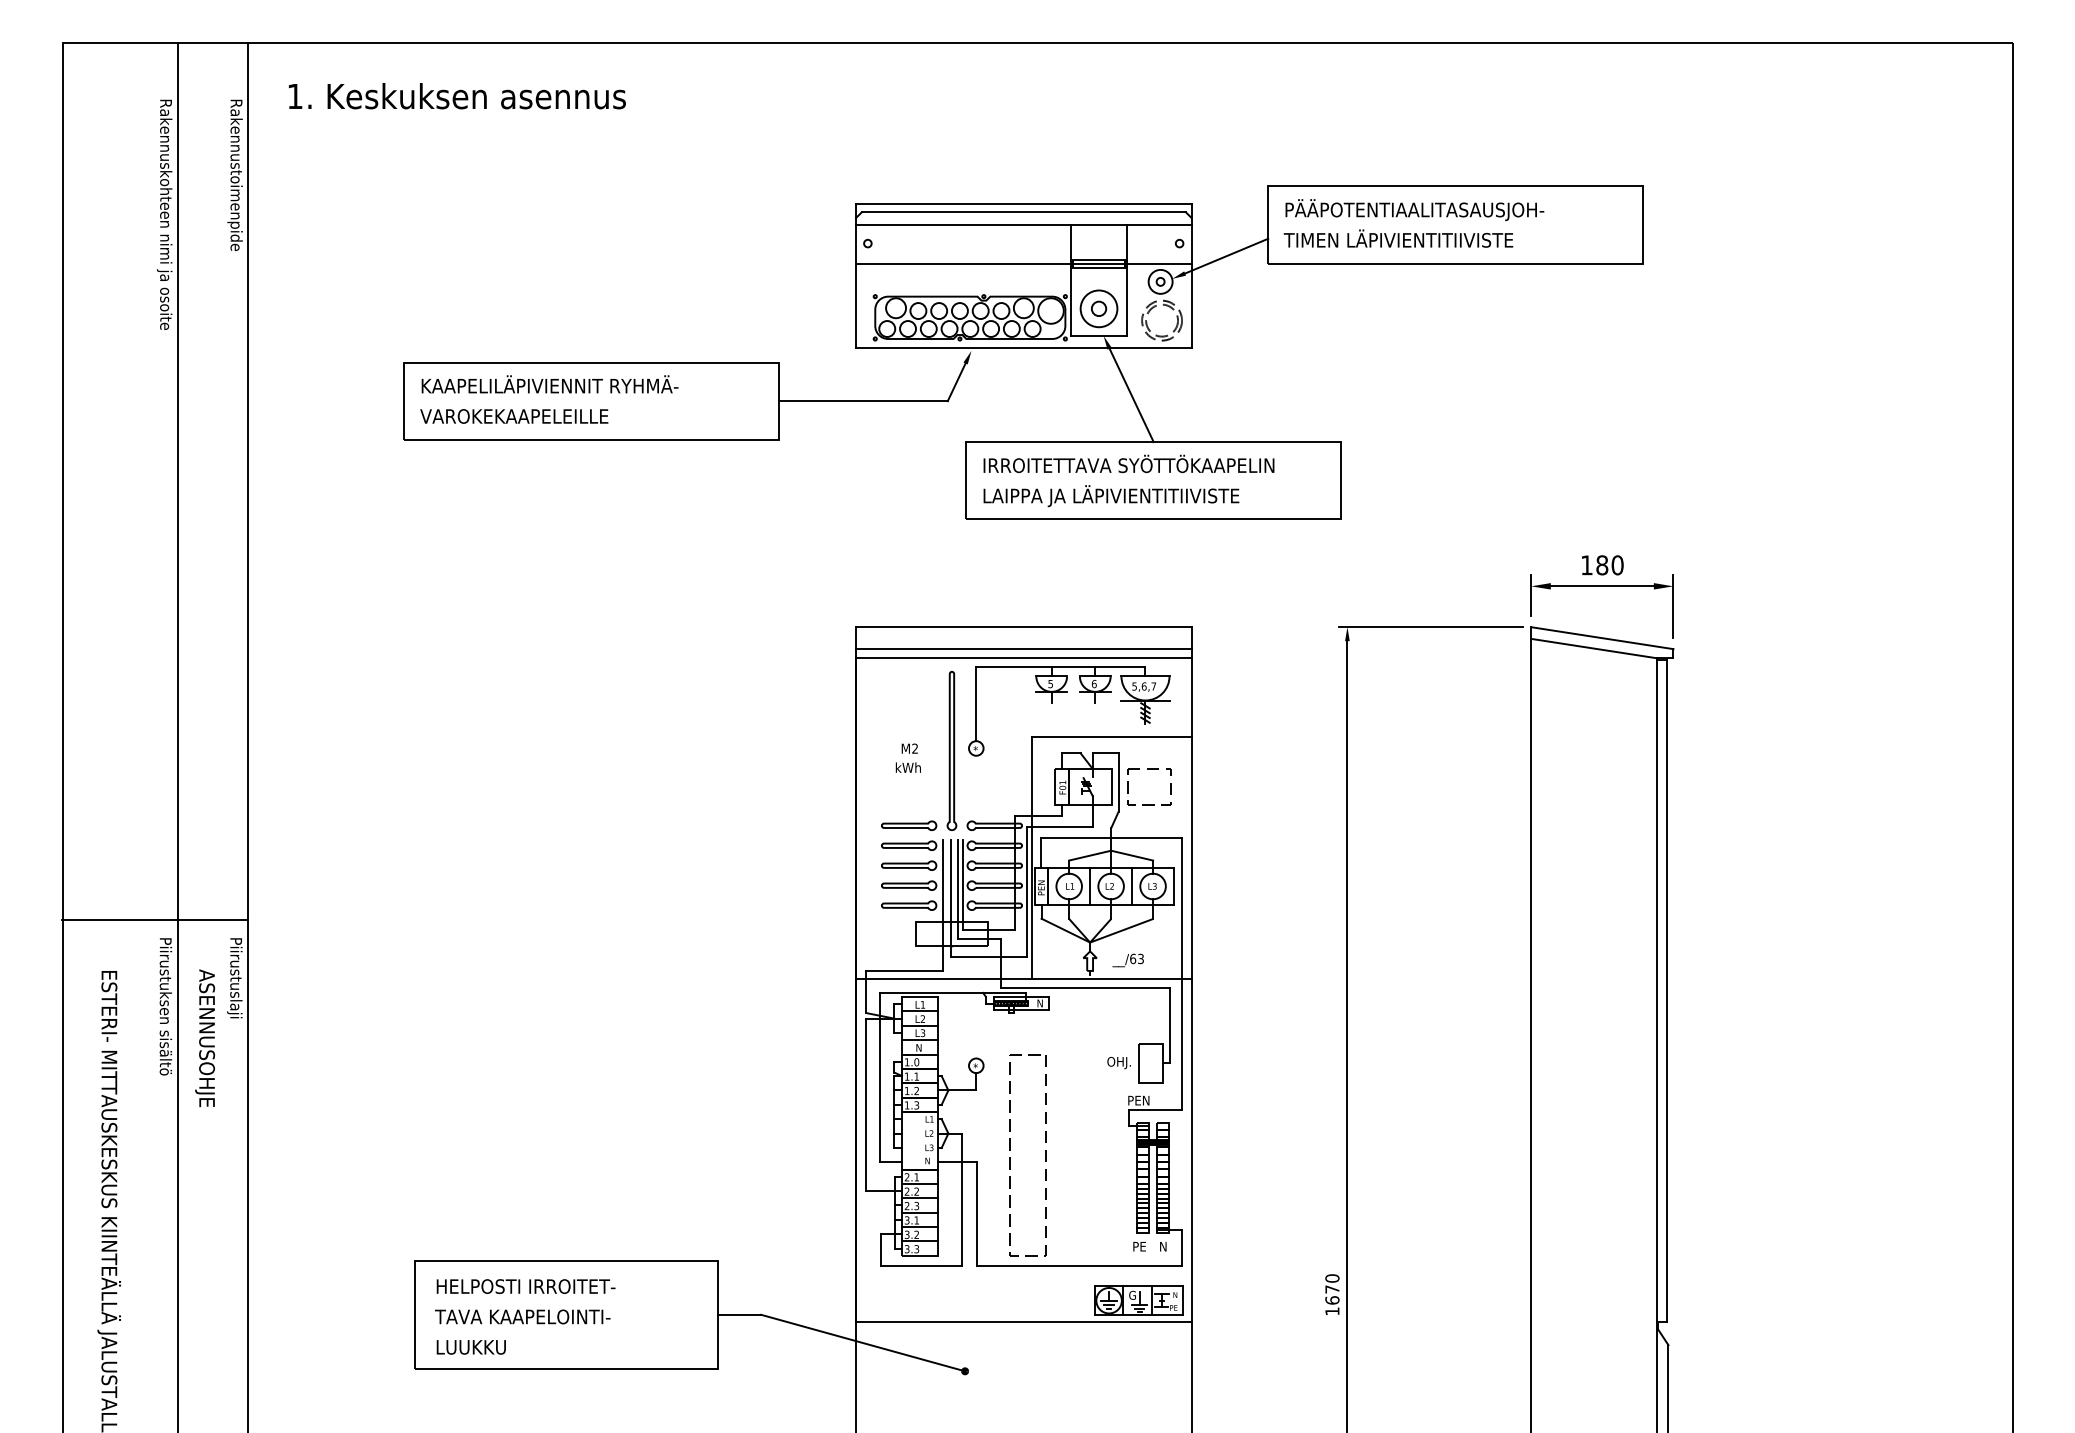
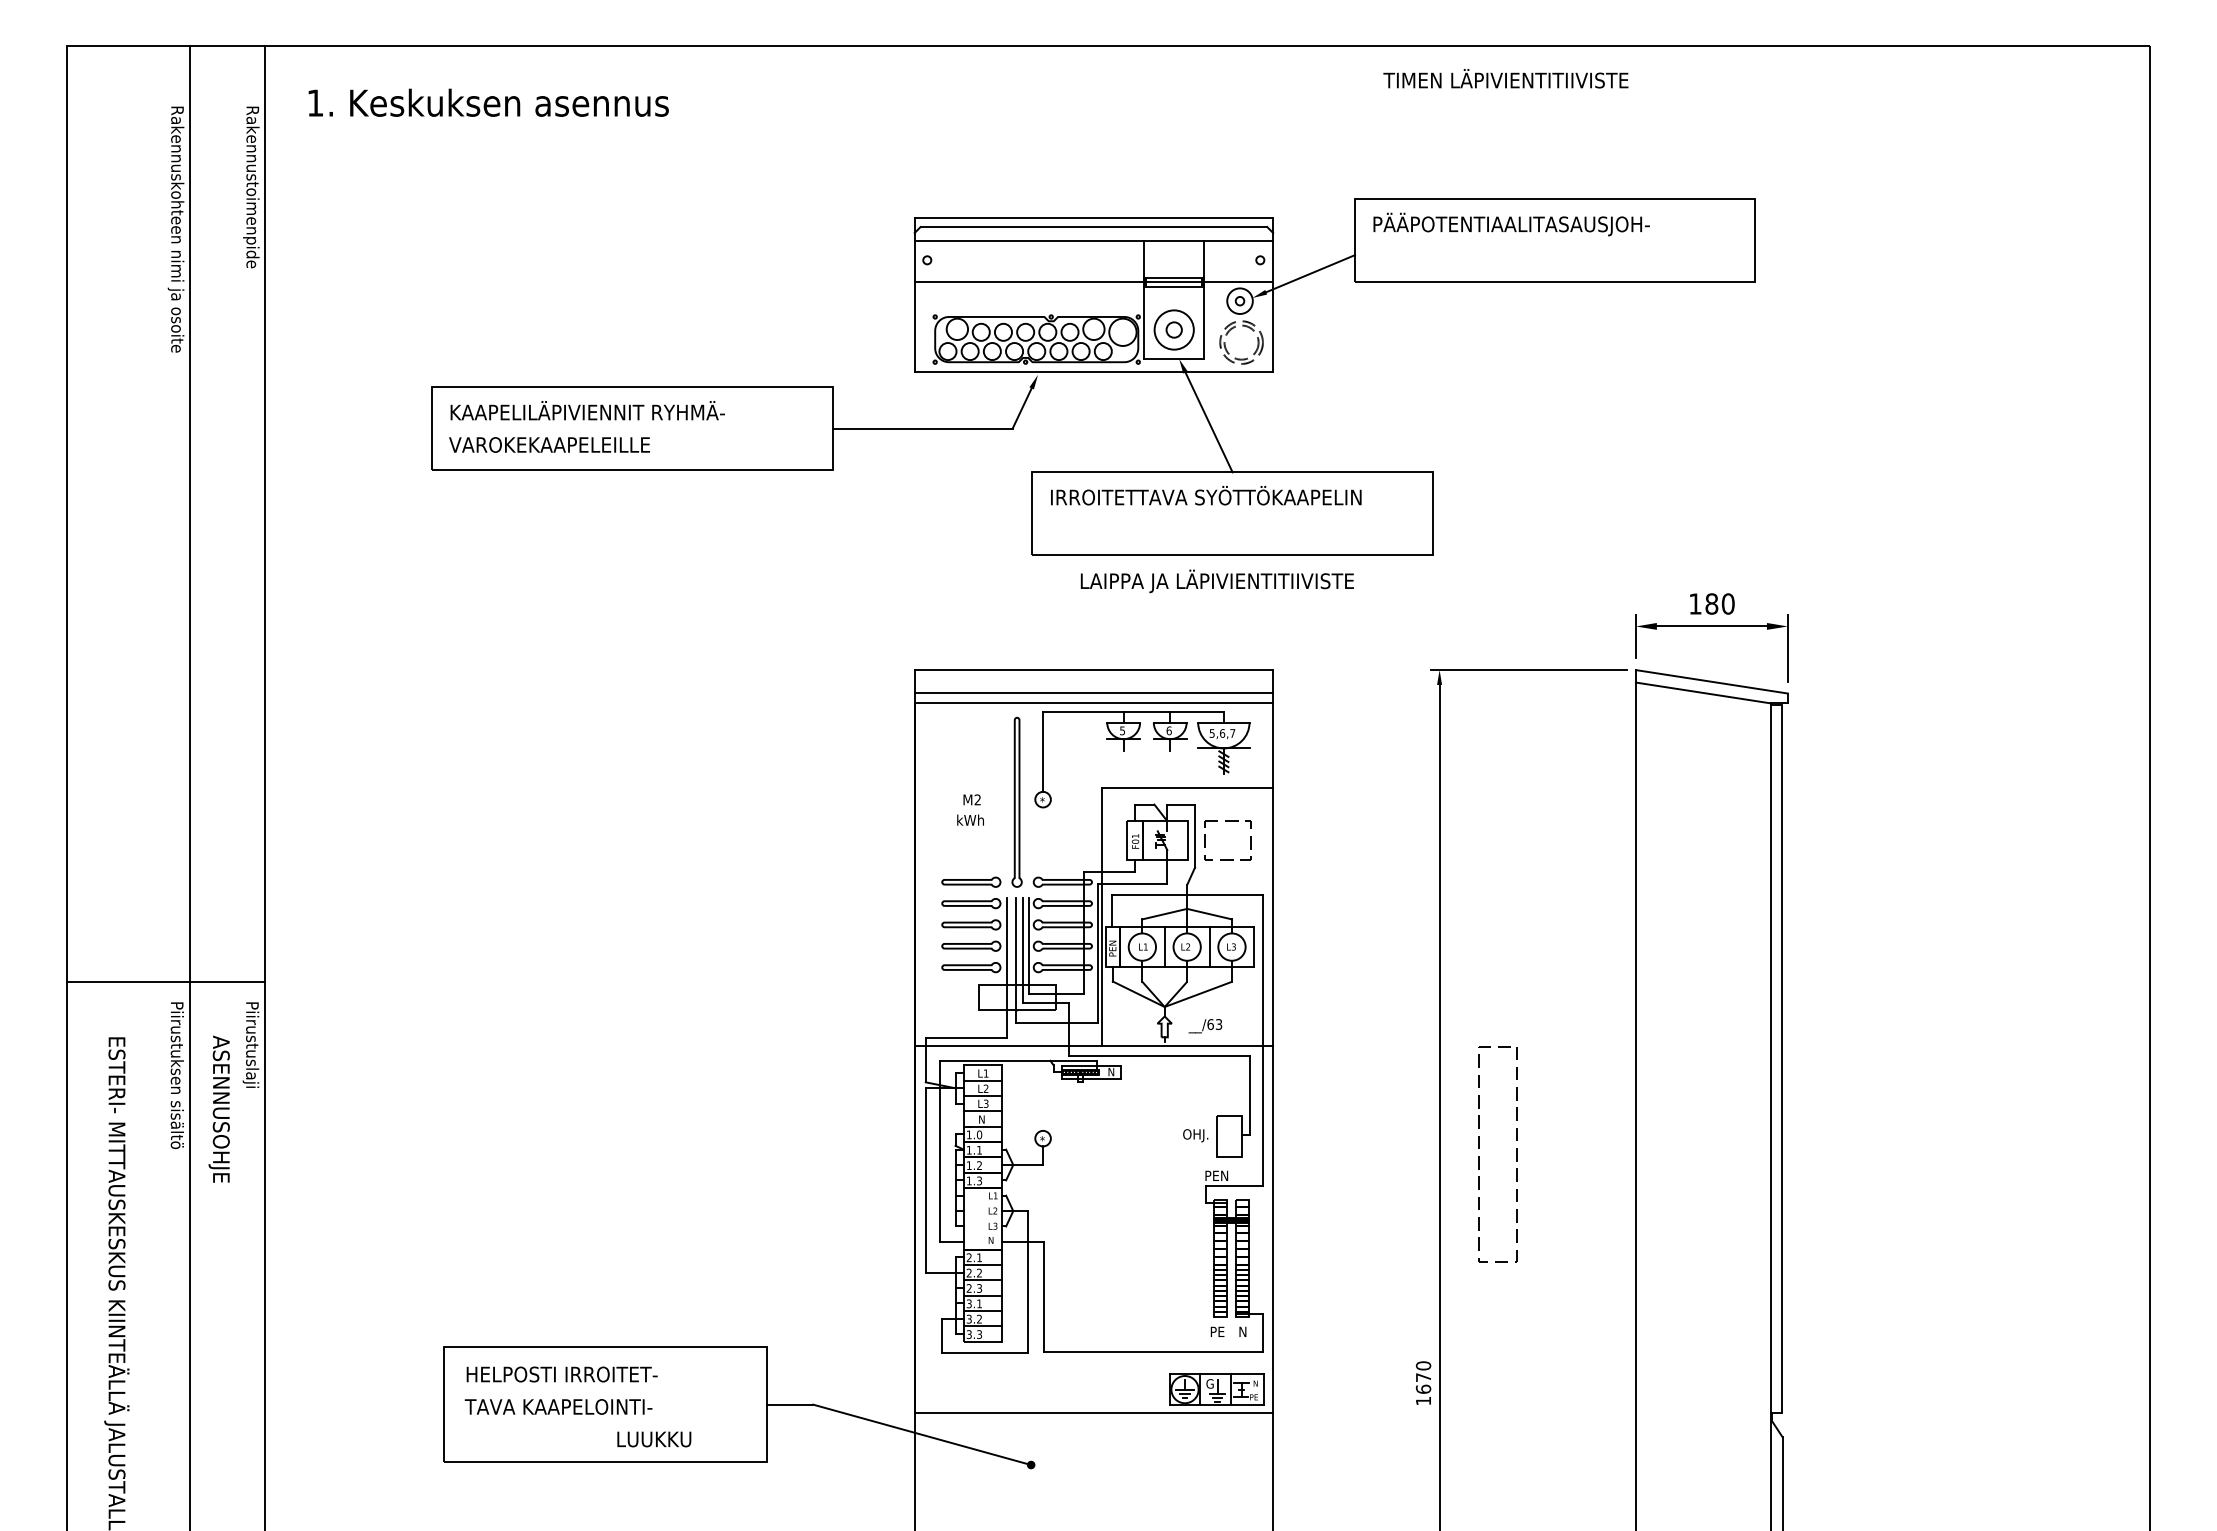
text: (1398, 238) -> (1505, 78), moved
text: (1111, 496) -> (1217, 581), moved
part: (1010, 1157) -> (1479, 1156), moved
text: (470, 1347) -> (653, 1439), moved

